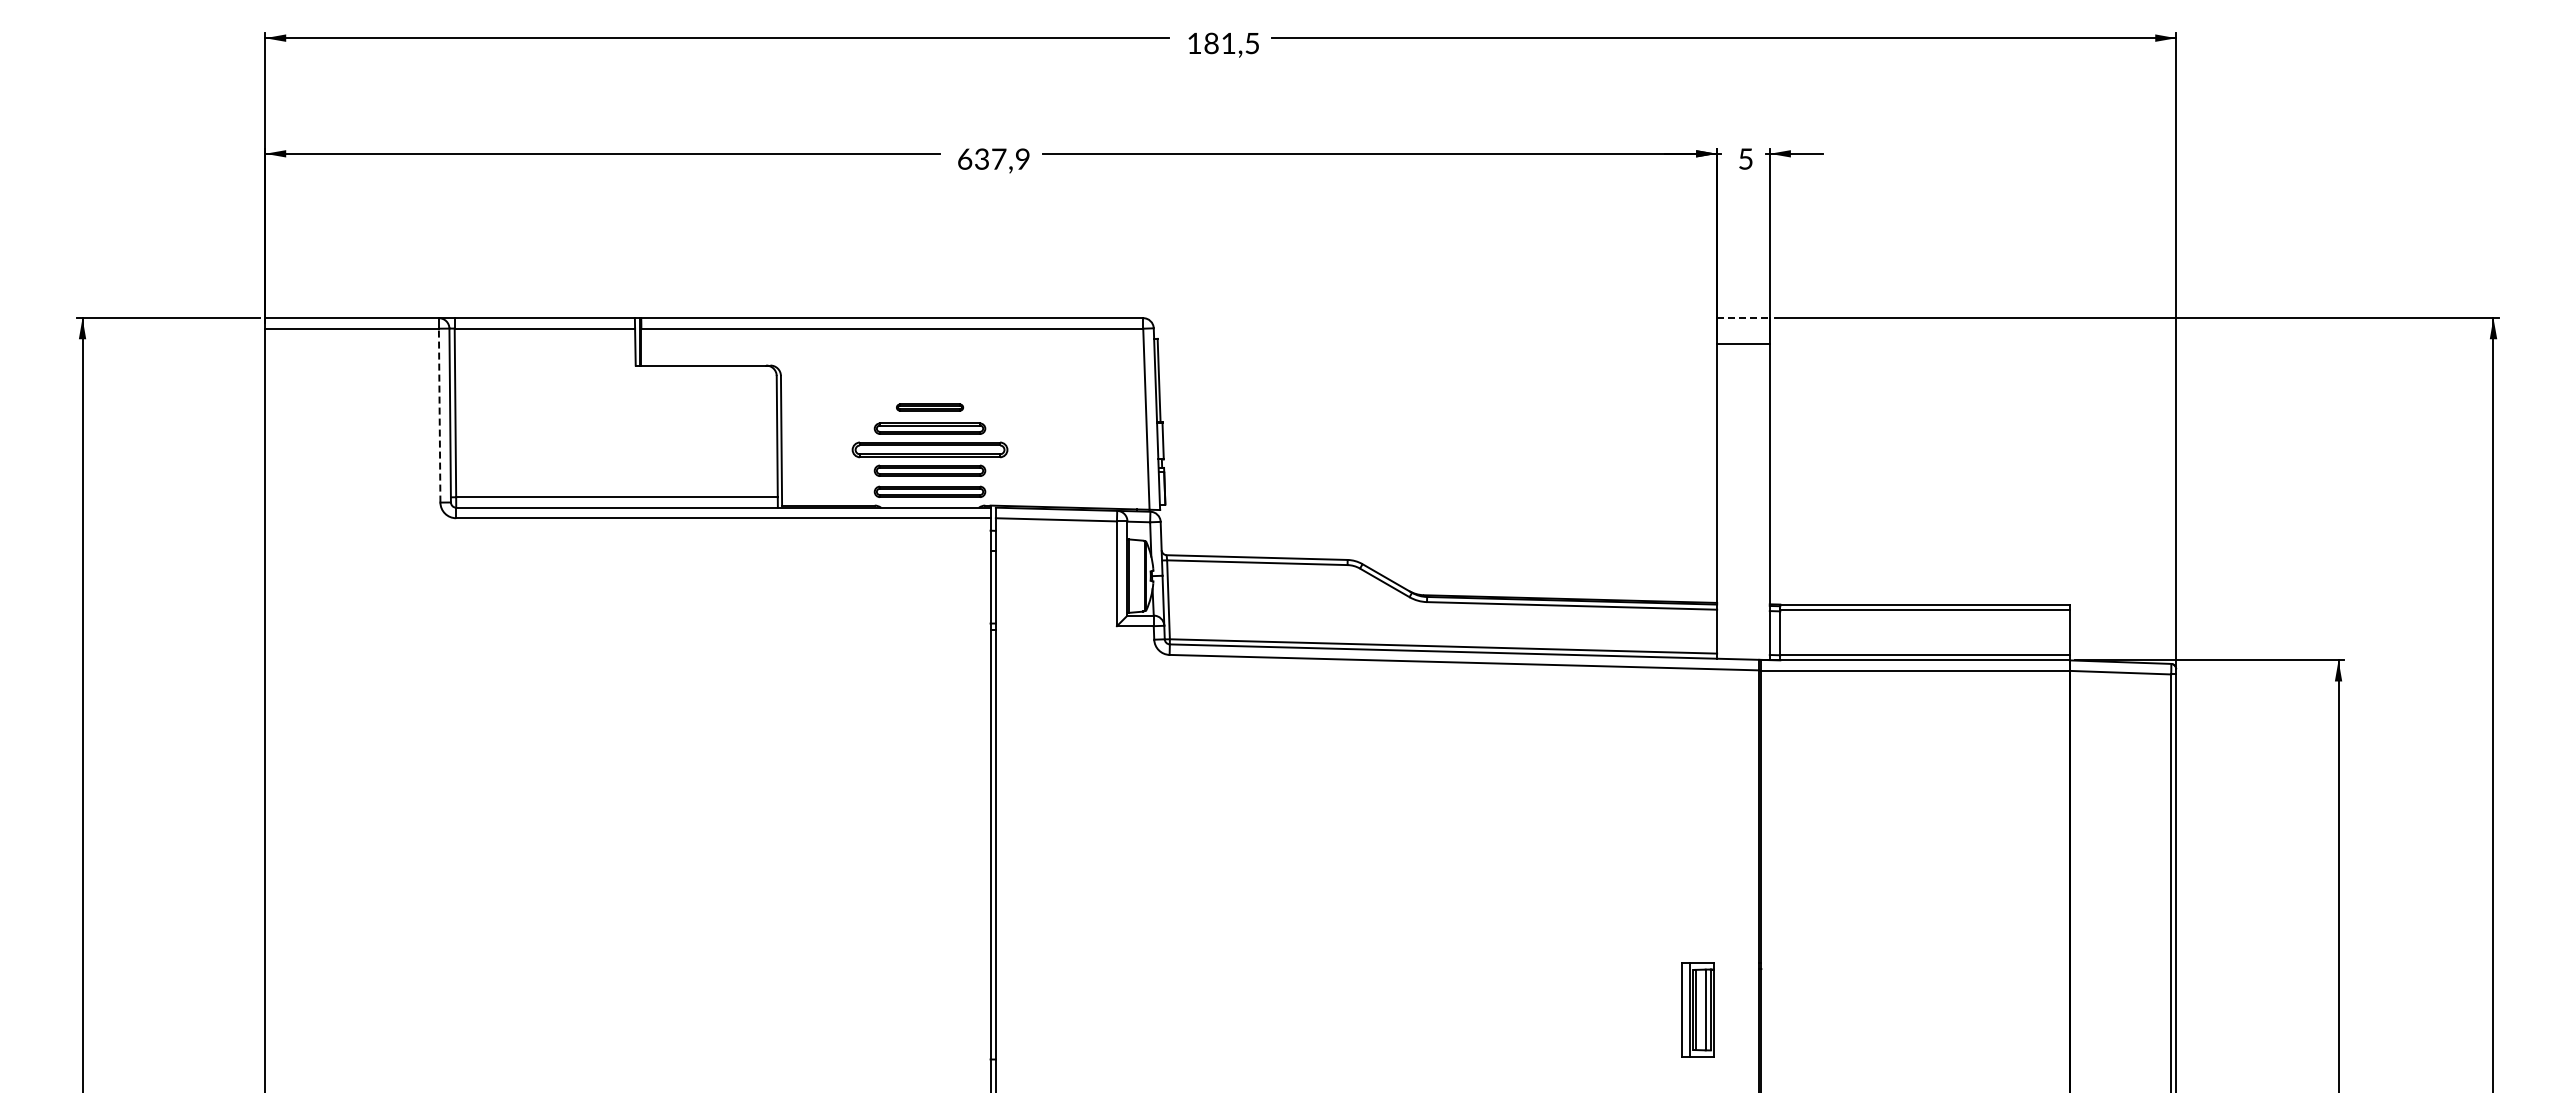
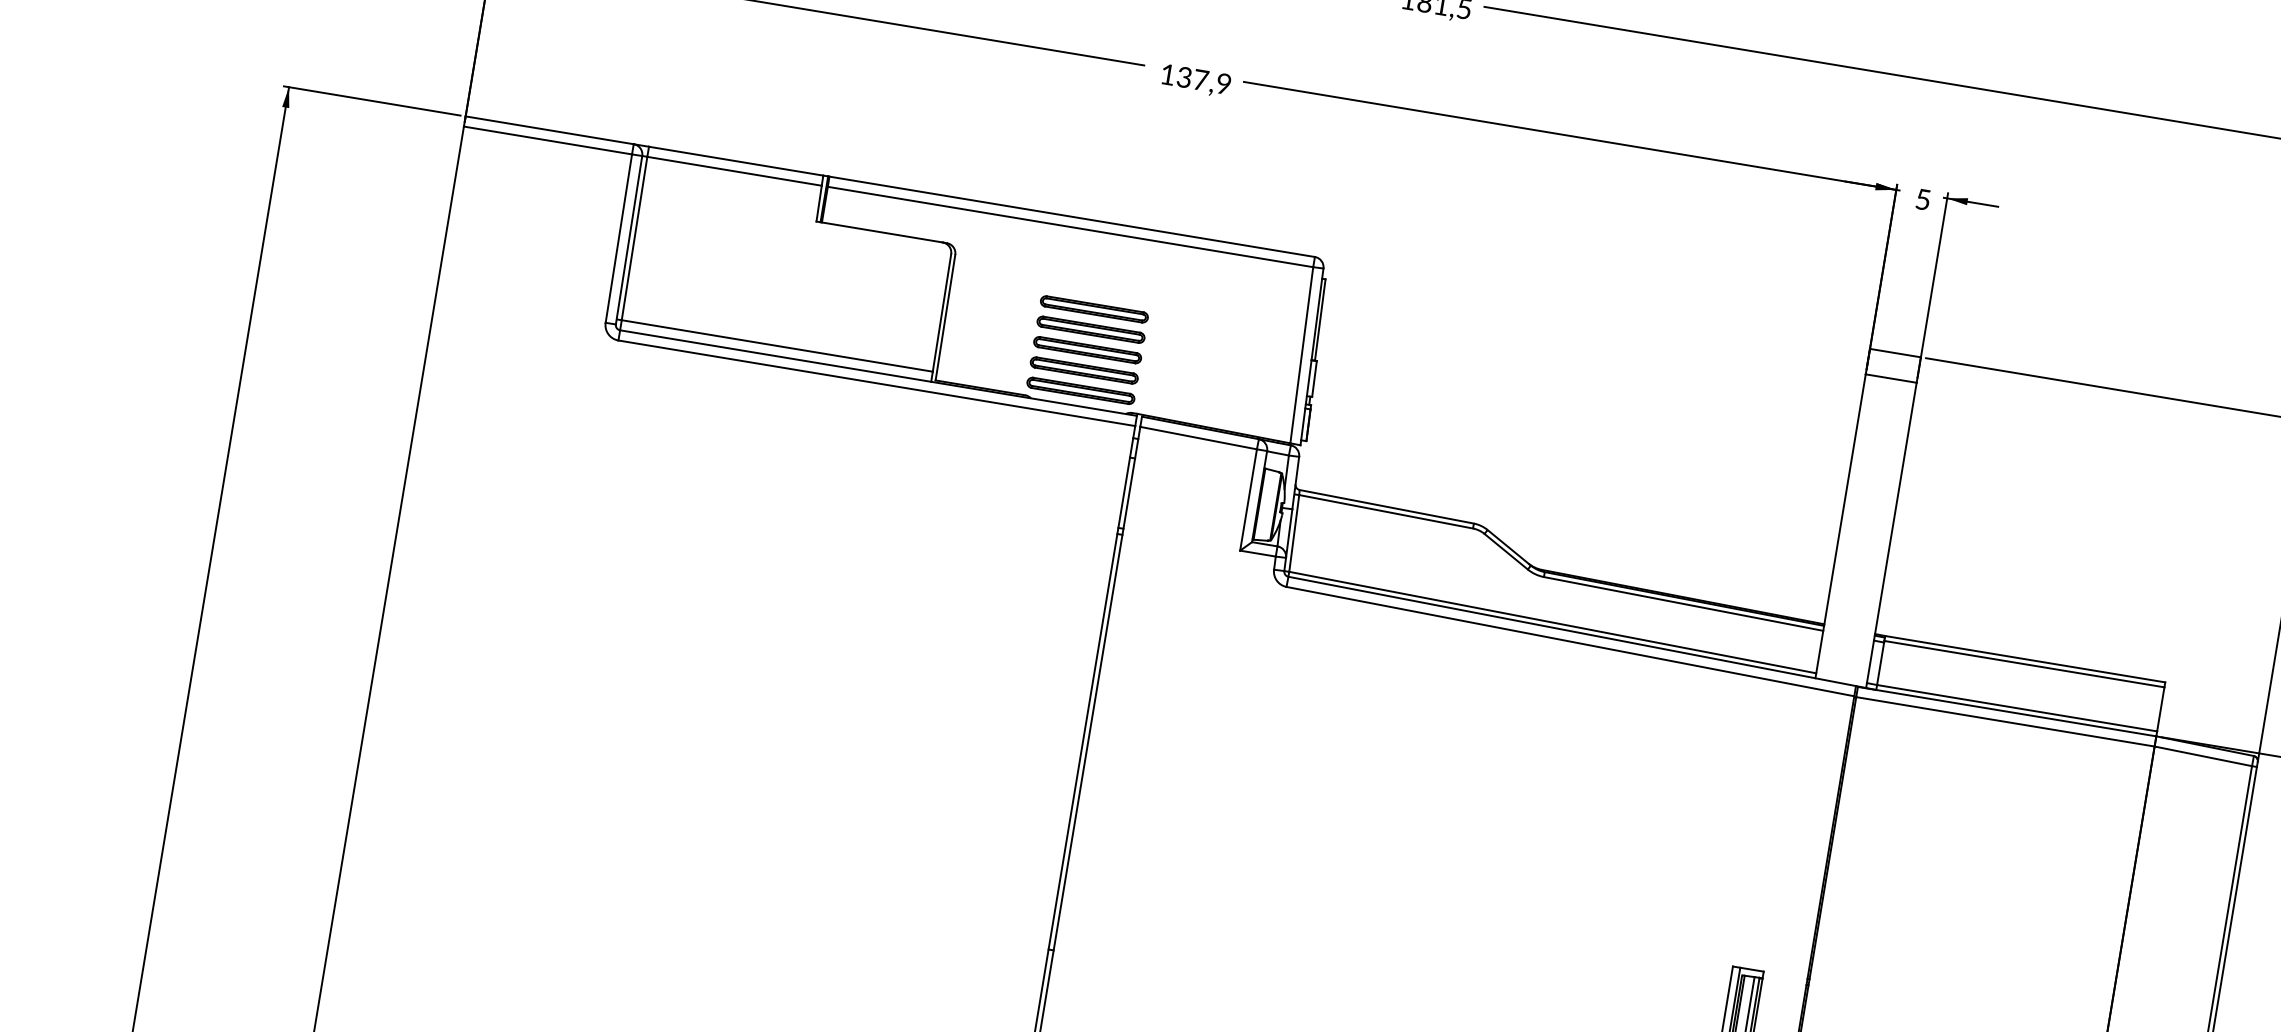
text: (965, 158) -> (1168, 74), 637,9 -> 137,9
line: (1743, 318) -> (1895, 353), dashed -> solid
part: (929, 407) -> (1093, 309), size x1.67
line: (439, 415) -> (618, 238), dashed -> solid
part: (929, 449) -> (1087, 349), size x0.71

